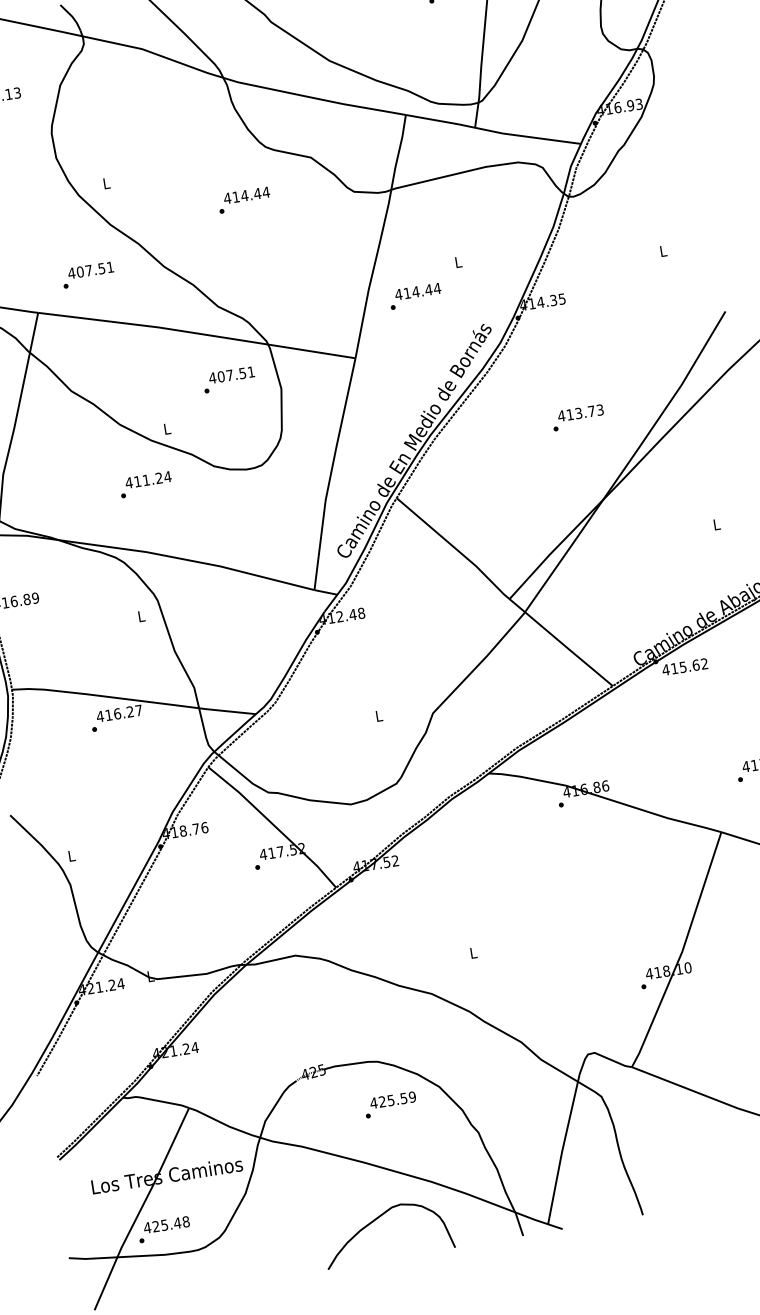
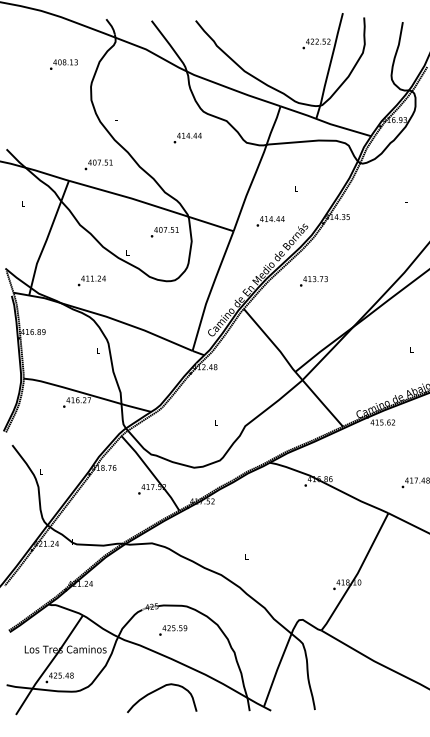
text: (415, 296) -> (270, 221), moved
text: (577, 418) -> (313, 281), moved
text: (145, 483) -> (91, 280), moved
text: (391, 1104) -> (173, 630), moved
curve: (379, 1219) -> (158, 690), moved

